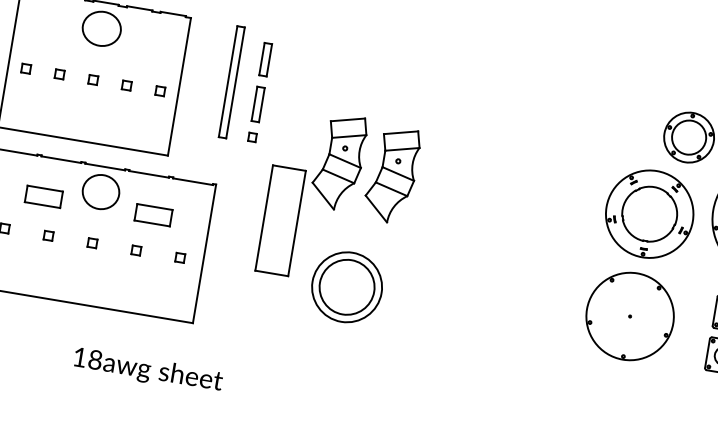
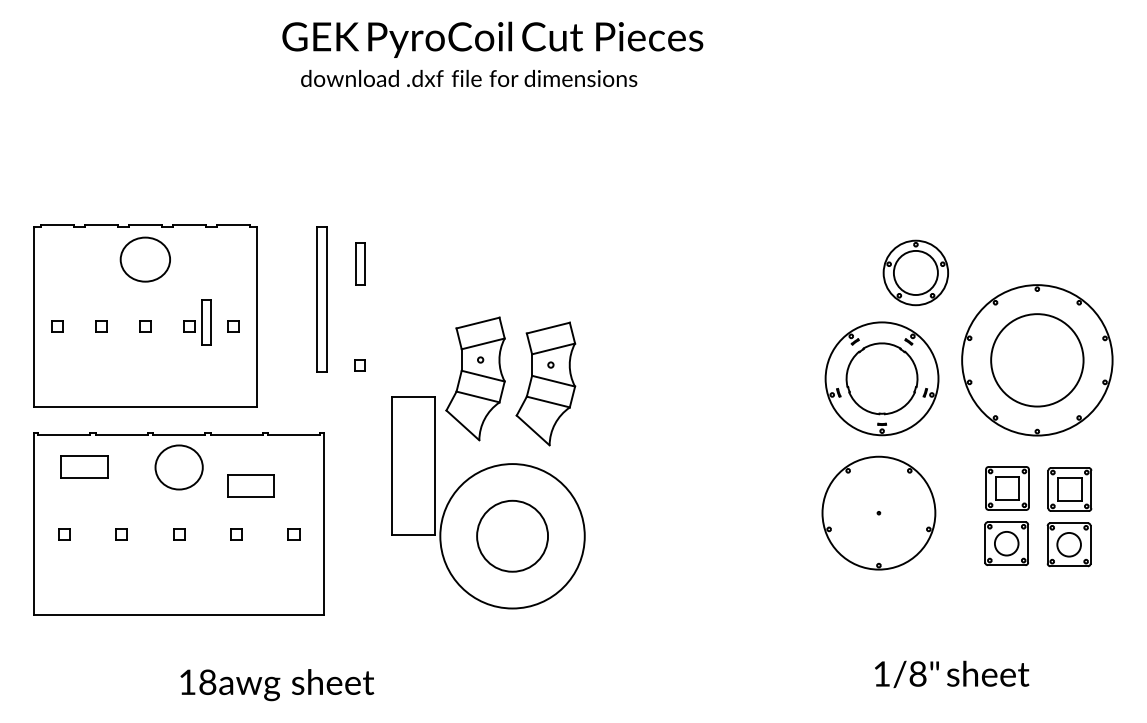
part: (258, 104) -> (206, 322), moved
part: (43, 196) -> (84, 466), moved
circle: (347, 287) -> (512, 536), size x1.6

